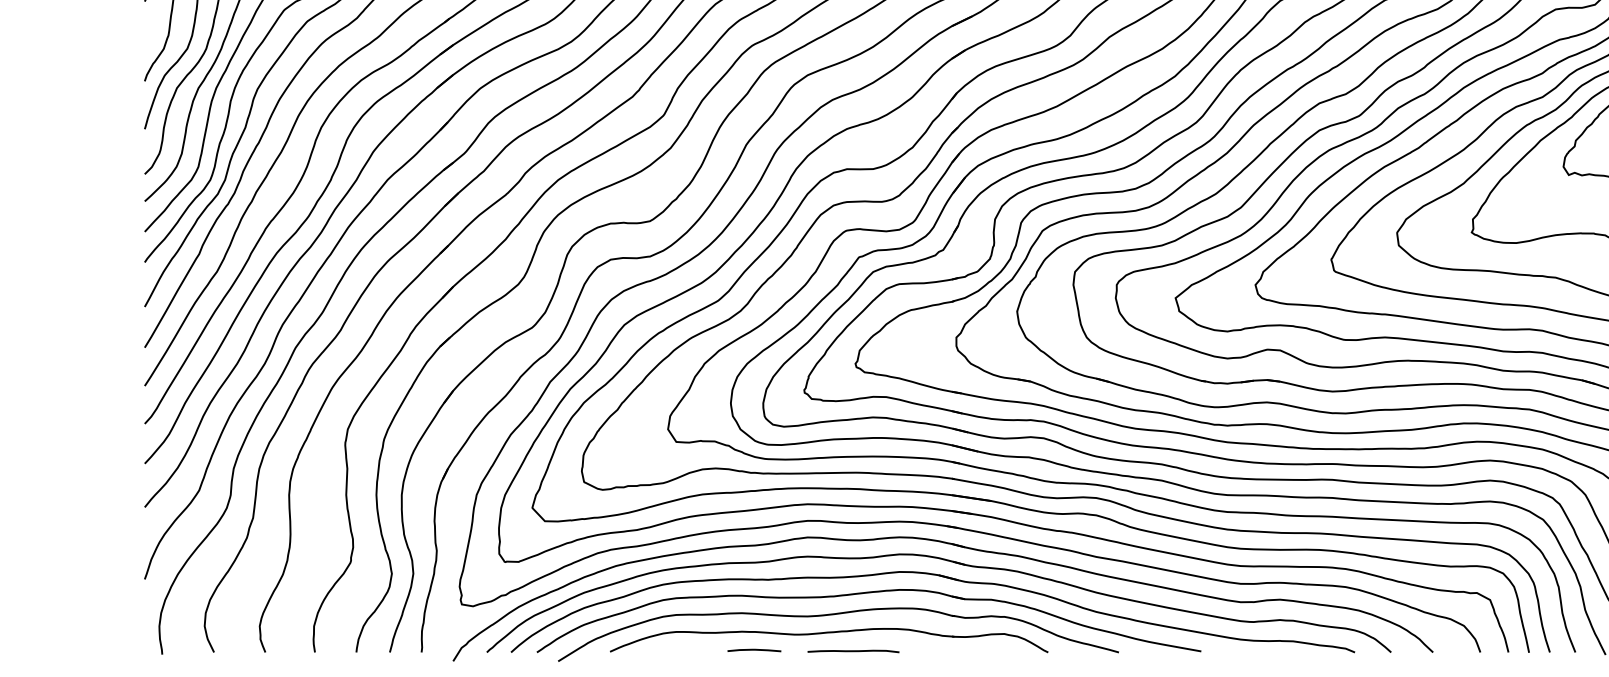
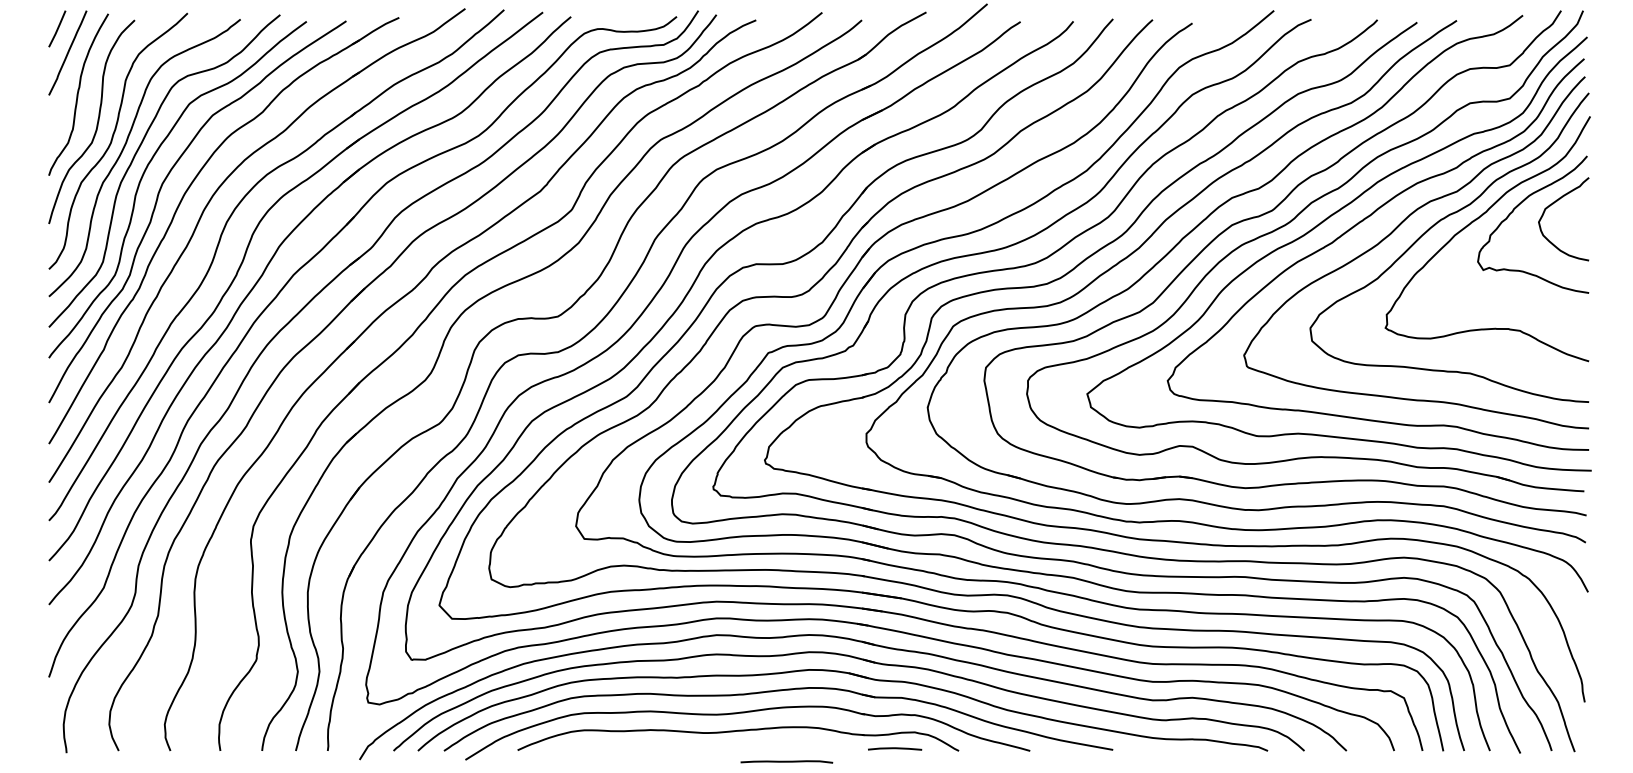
line: (754, 650) -> (895, 748), moved
line: (853, 651) -> (786, 761), moved

